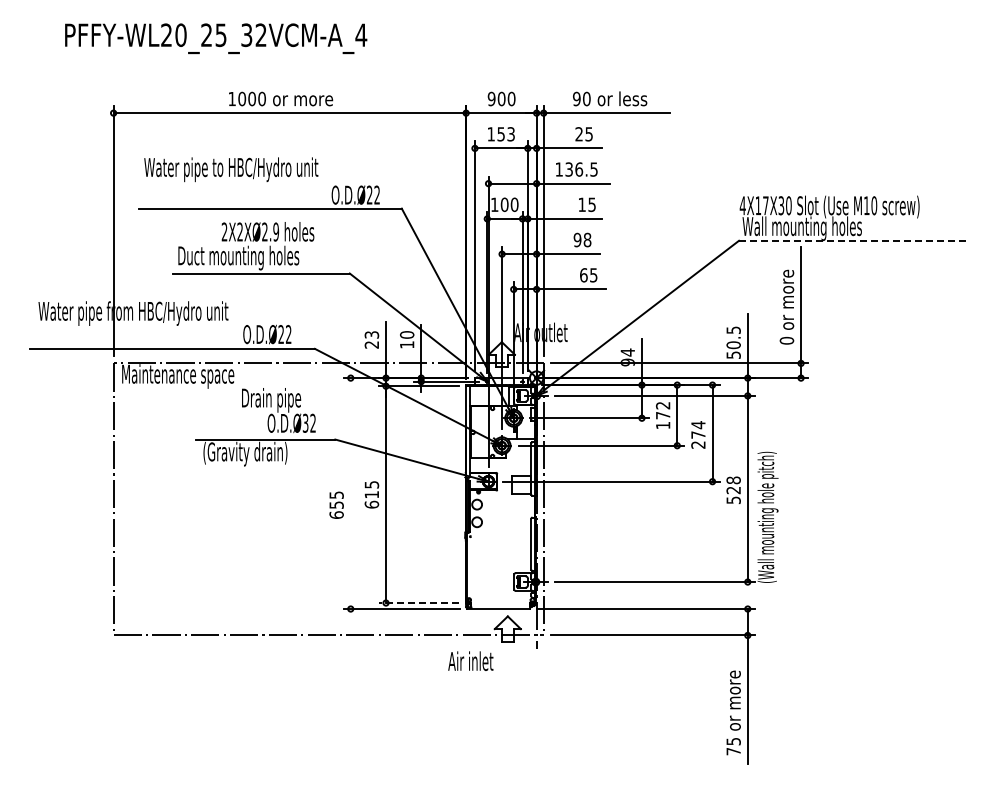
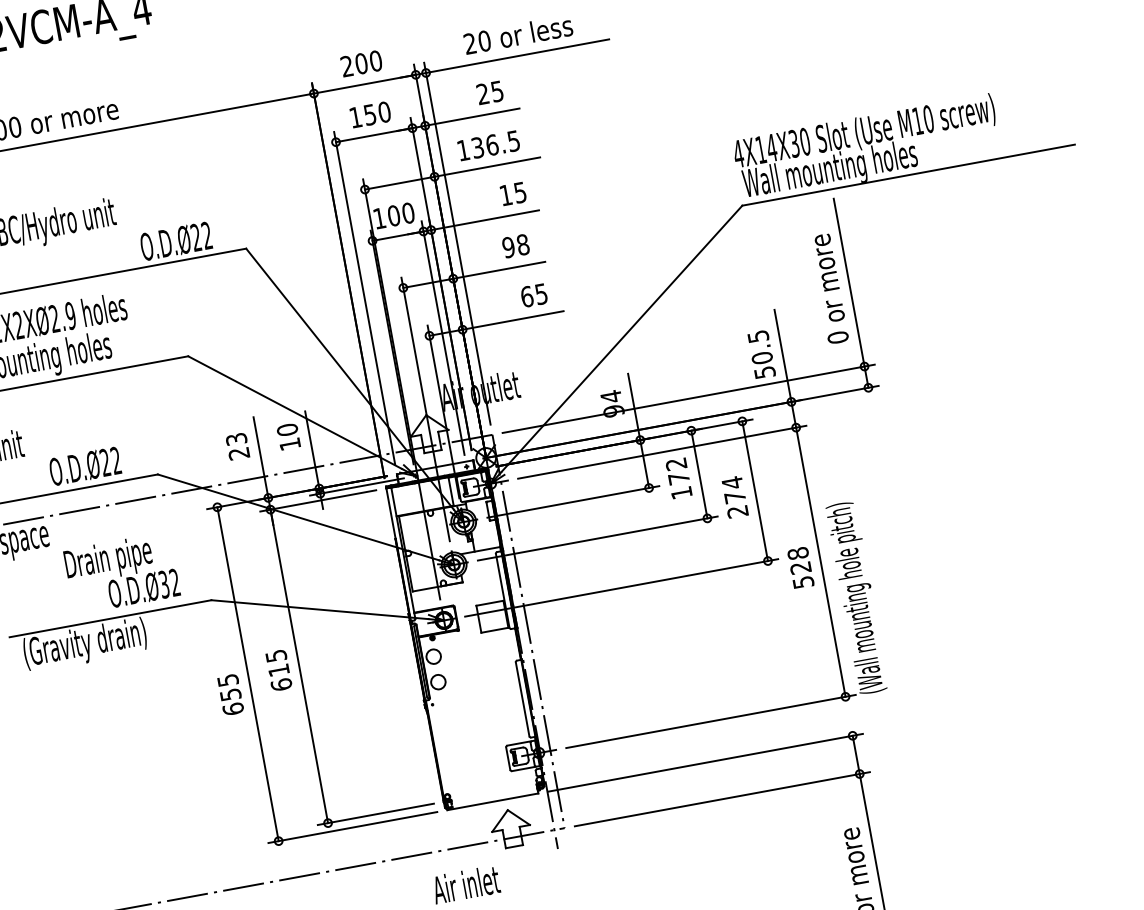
text: (576, 98) -> (469, 43), 90 -> 20
text: (491, 99) -> (346, 67), 900 -> 200
text: (511, 134) -> (385, 112), 153 -> 150
text: (765, 205) -> (771, 147), 4X17X30 -> 4X14X30
line: (854, 240) -> (909, 174), dashed -> solid
line: (350, 493) -> (247, 674), added
line: (418, 603) -> (375, 815), dashed -> solid

